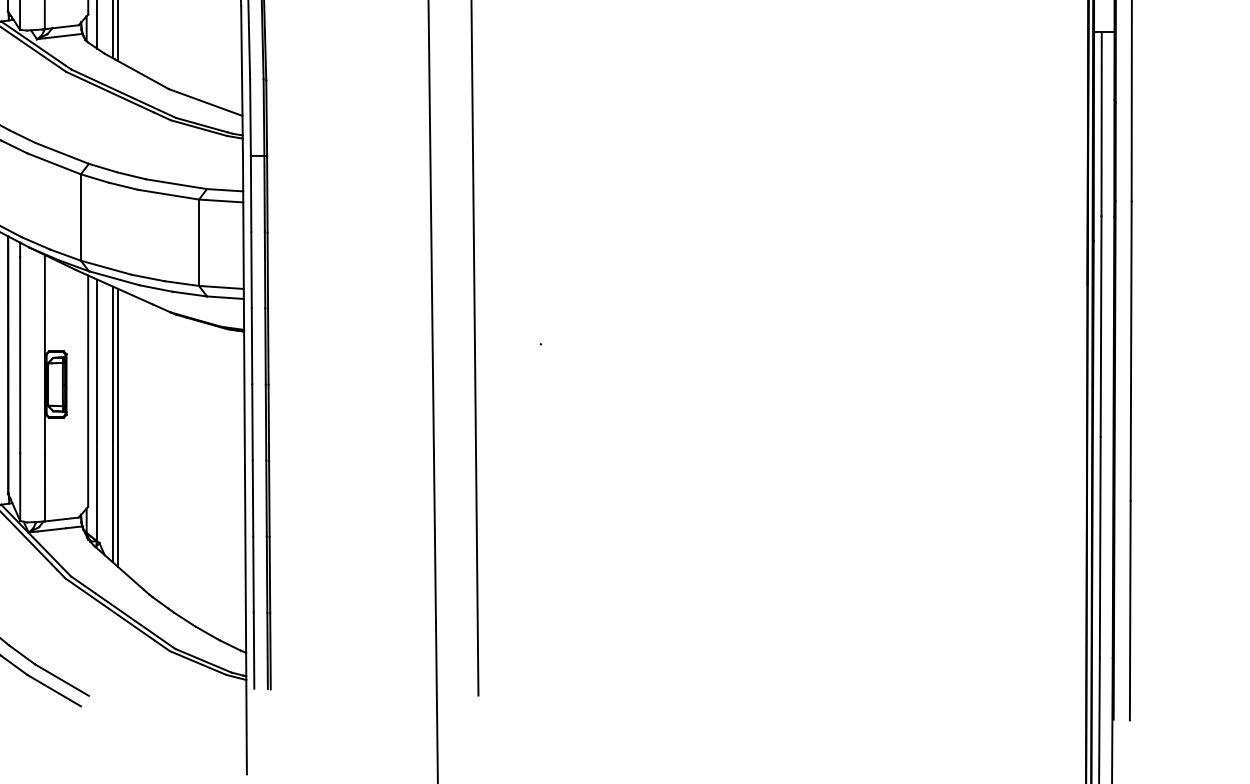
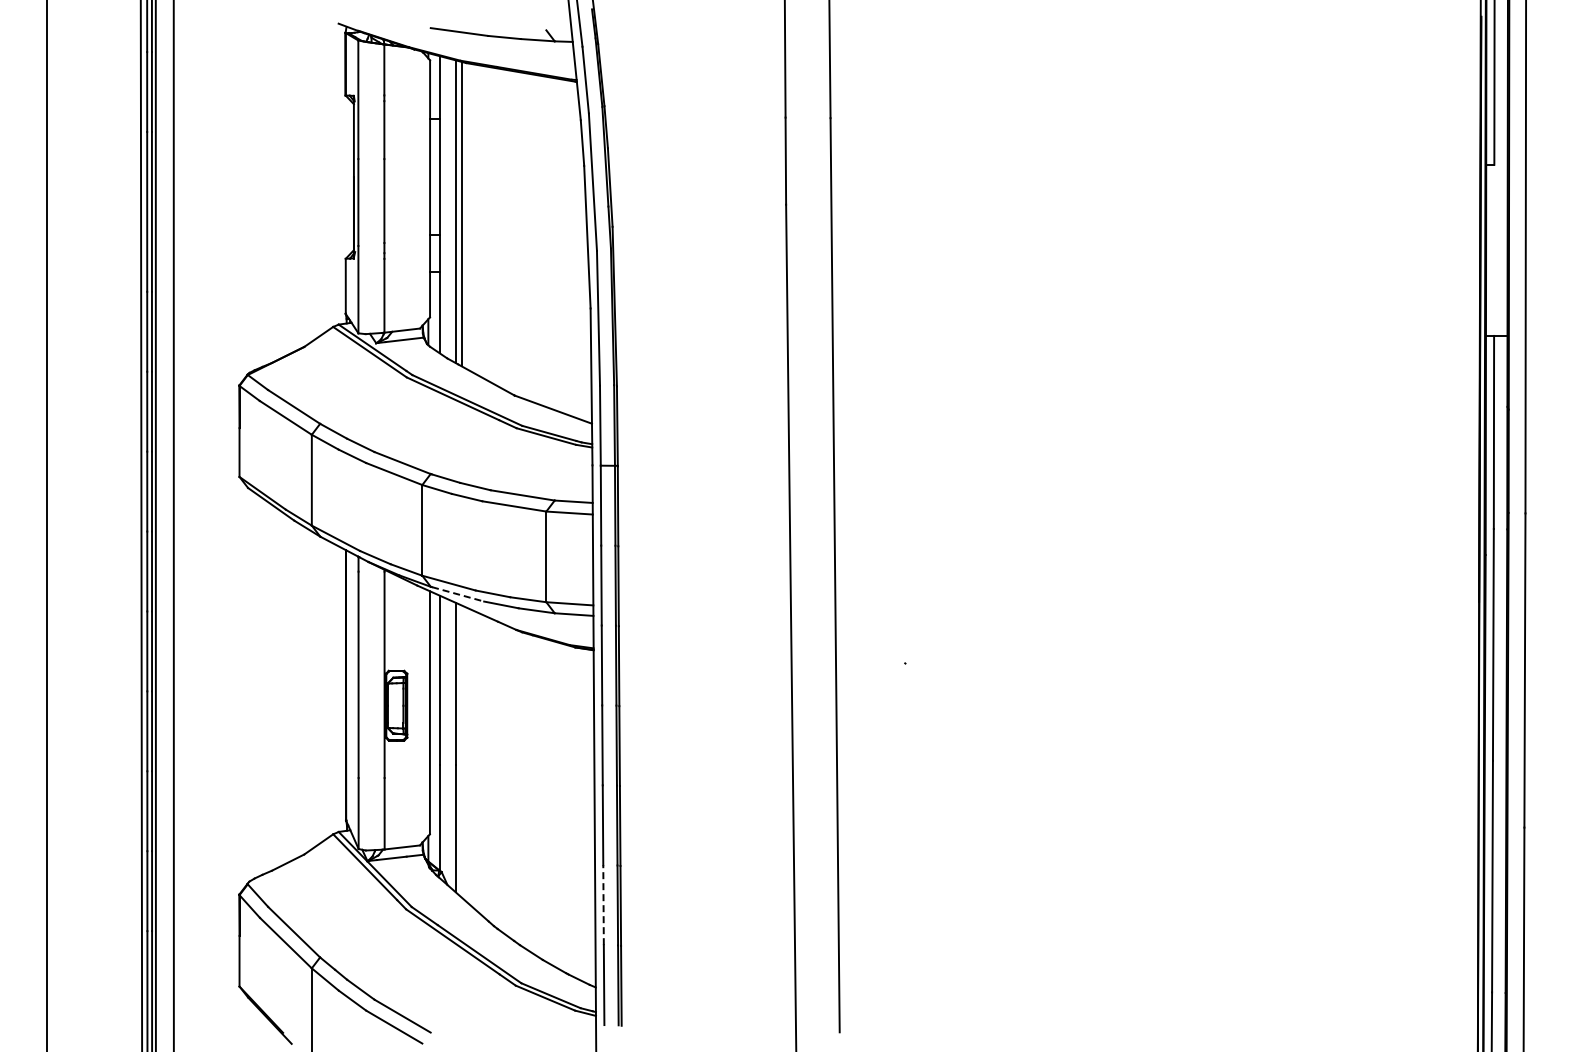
line: (115, 278) -> (458, 594), solid -> dashed
line: (118, 428) -> (461, 751), removed
line: (253, 574) -> (603, 905), solid -> dashed

